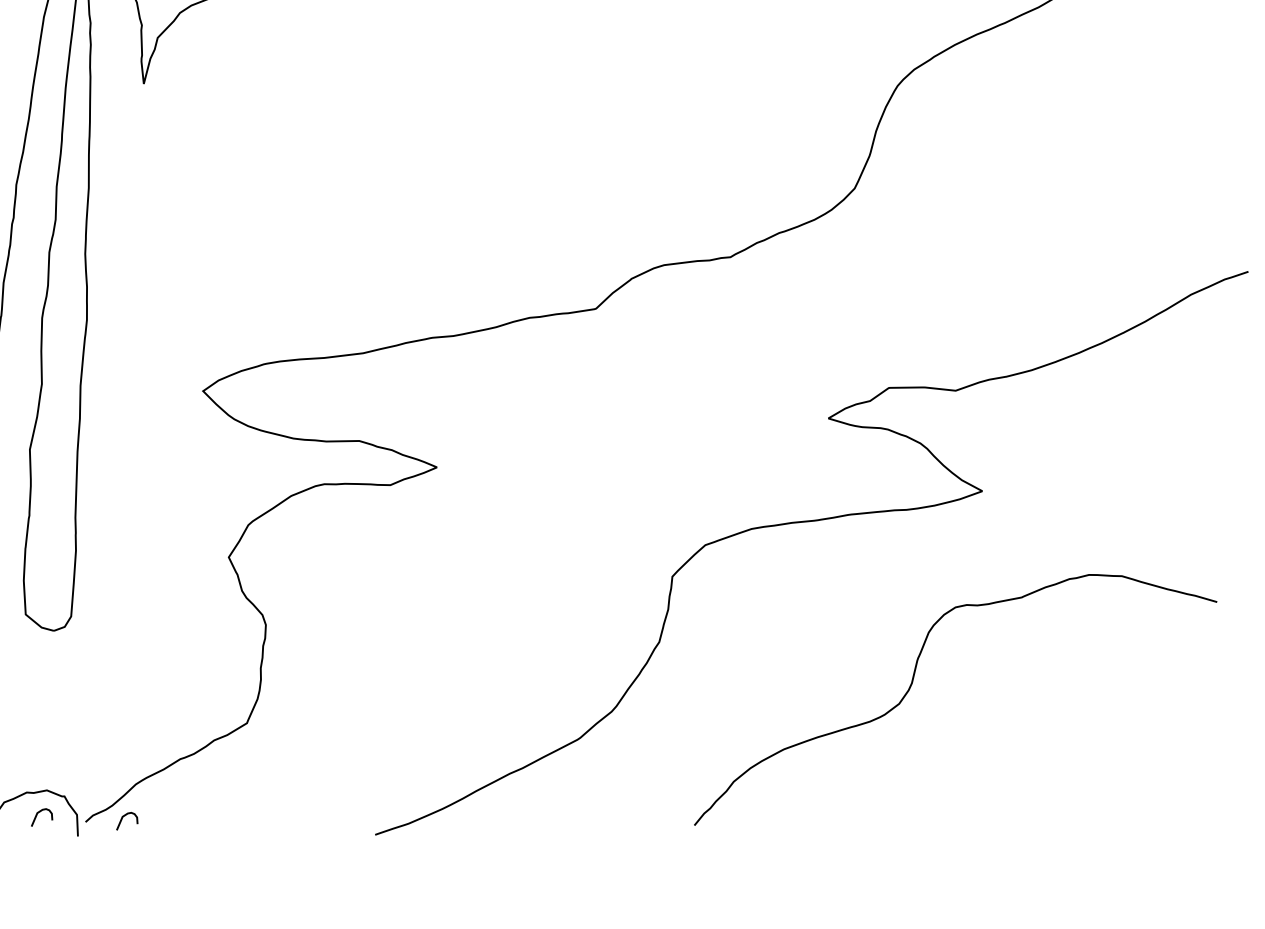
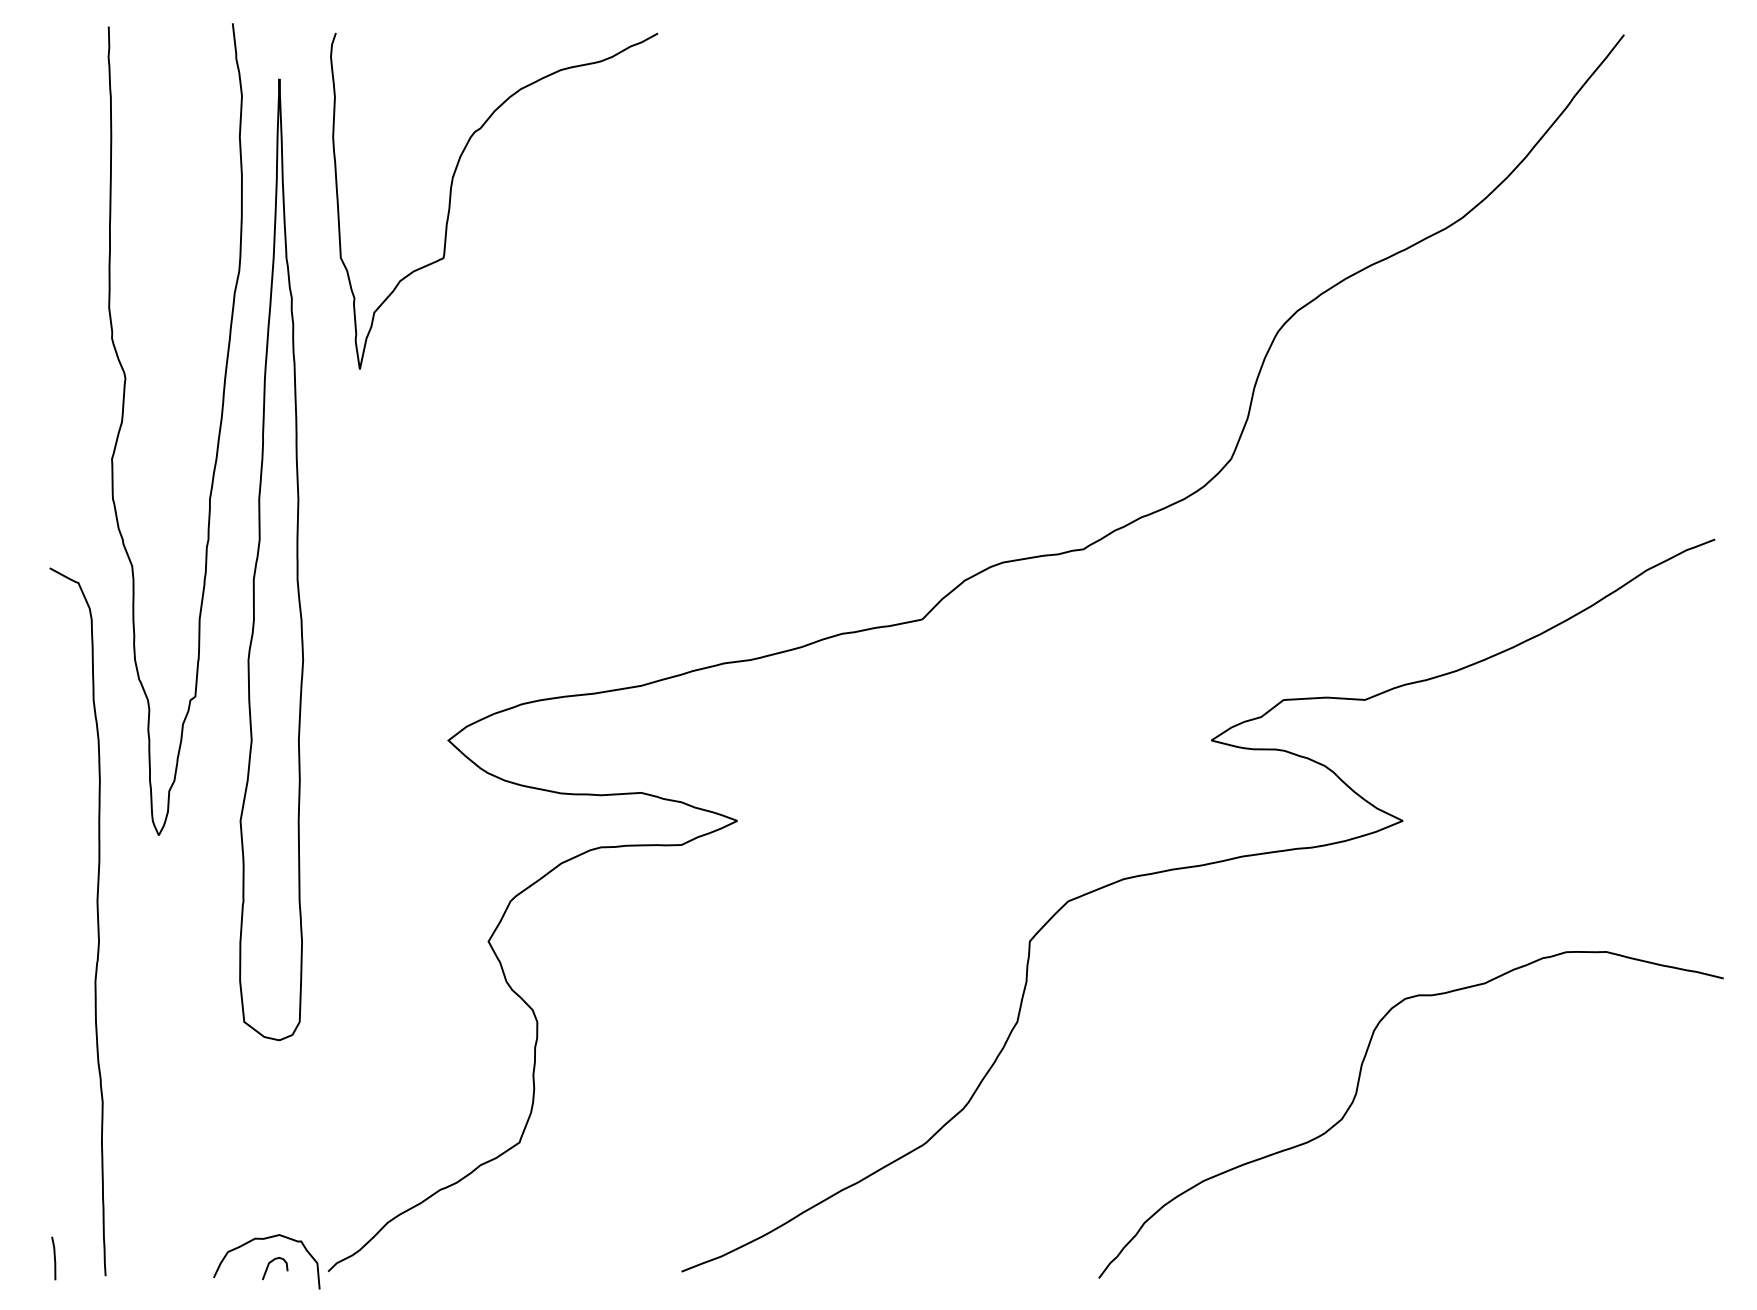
curve: (912, 683) -> (1357, 1093), moved
curve: (122, 818) -> (373, 1265), removed

